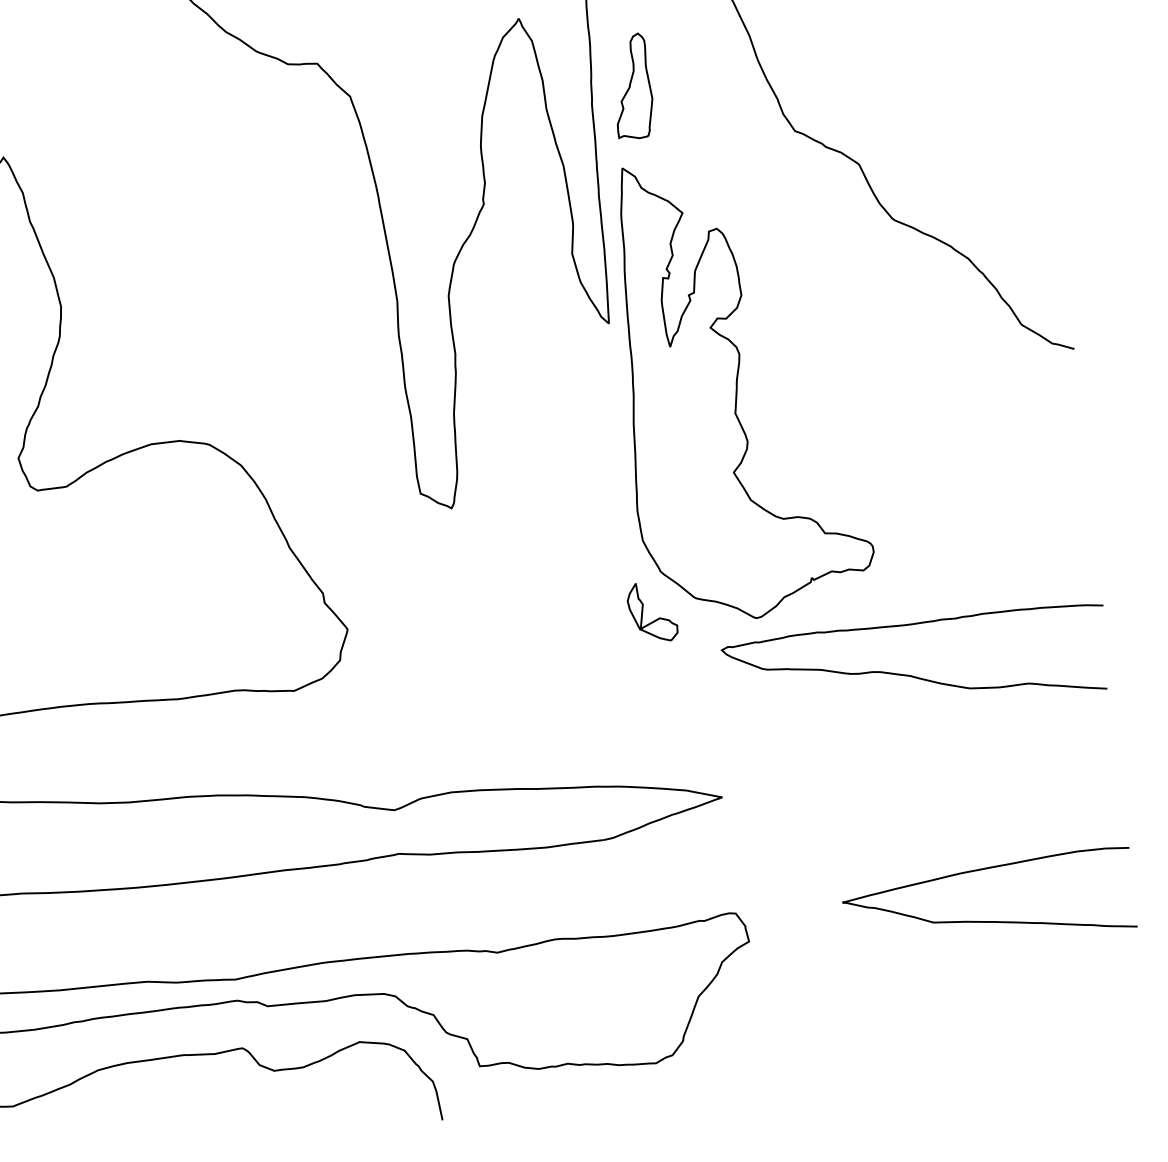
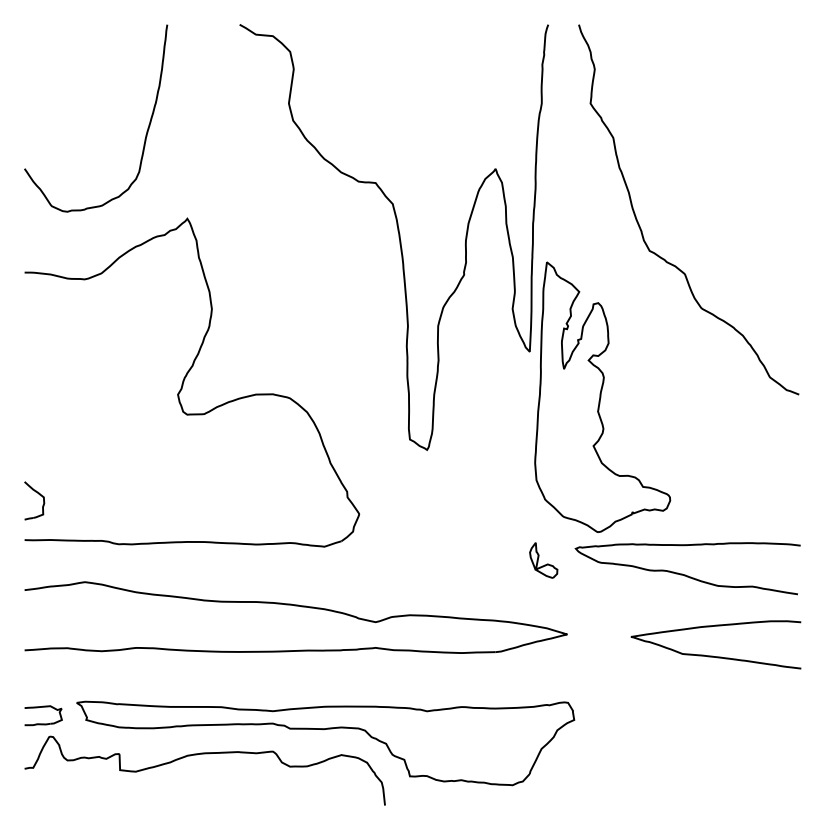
part: (631, 85) -> (557, 214), removed
part: (651, 612) -> (543, 560), moved
curve: (986, 919) -> (713, 655), moved

